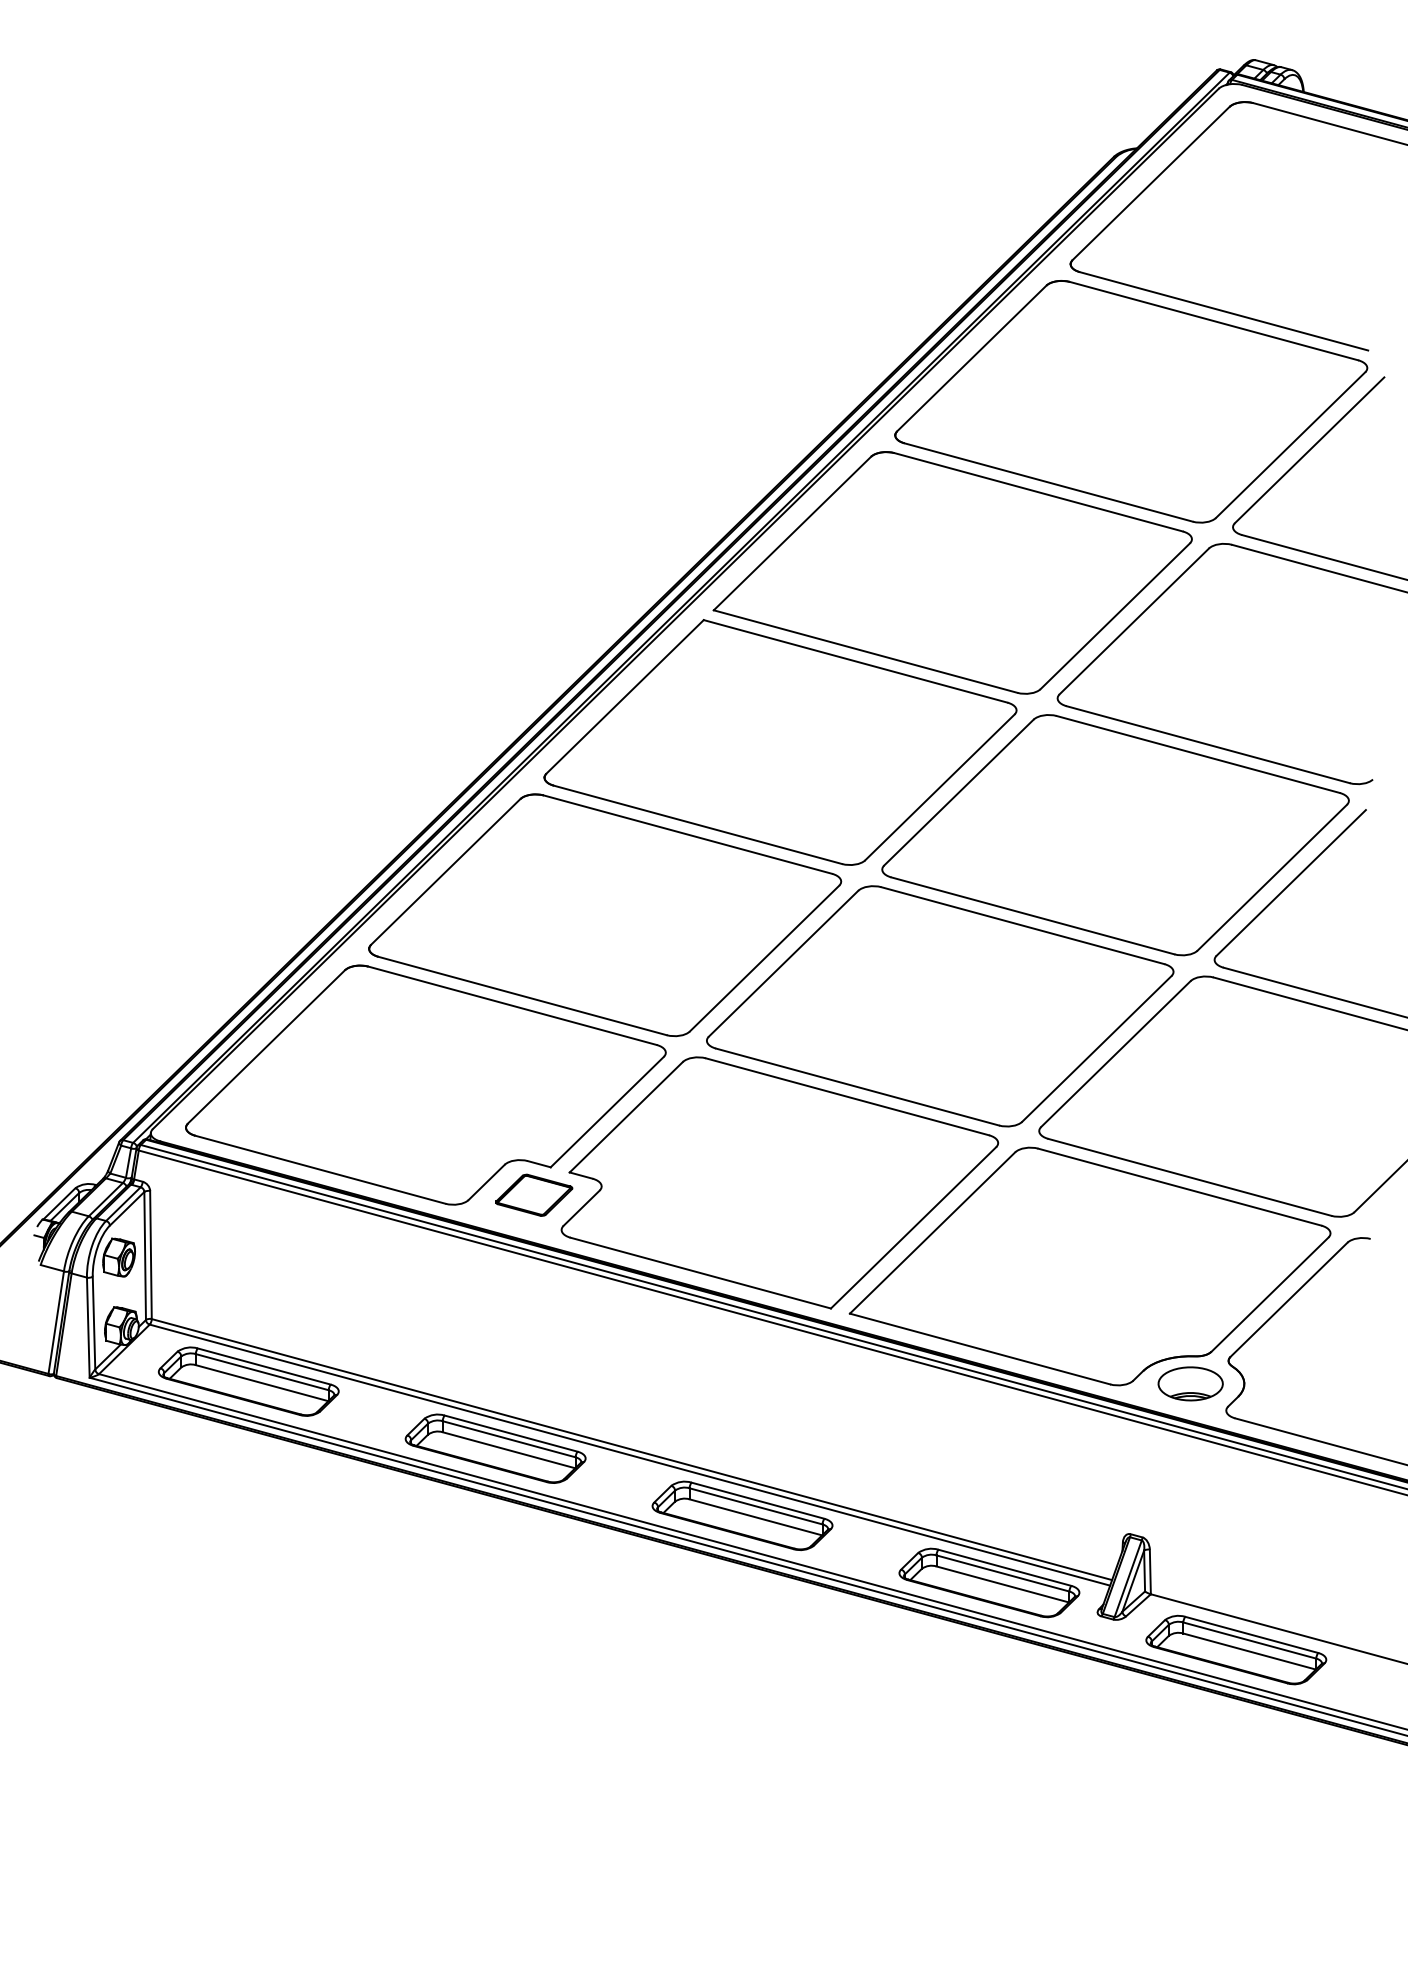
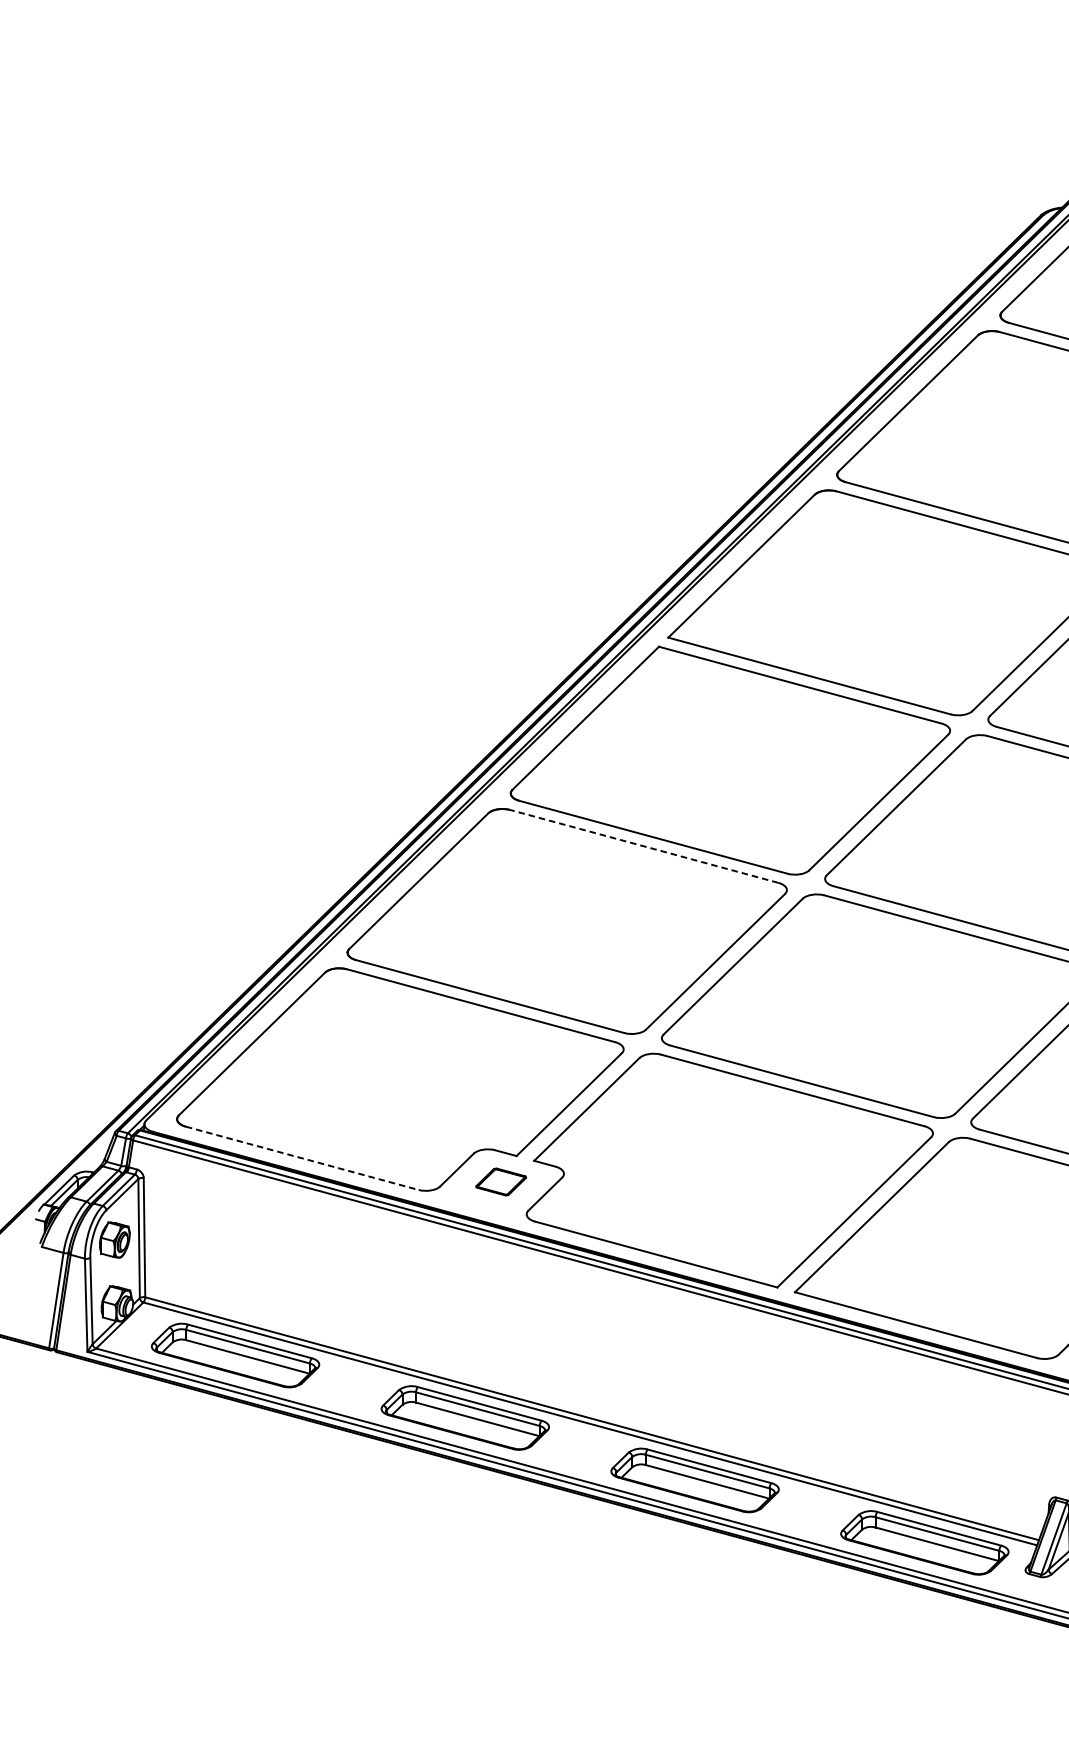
line: (687, 834) -> (643, 846), solid -> dashed
line: (320, 1169) -> (302, 1158), solid -> dashed
part: (534, 1194) -> (501, 1181), size x0.7

